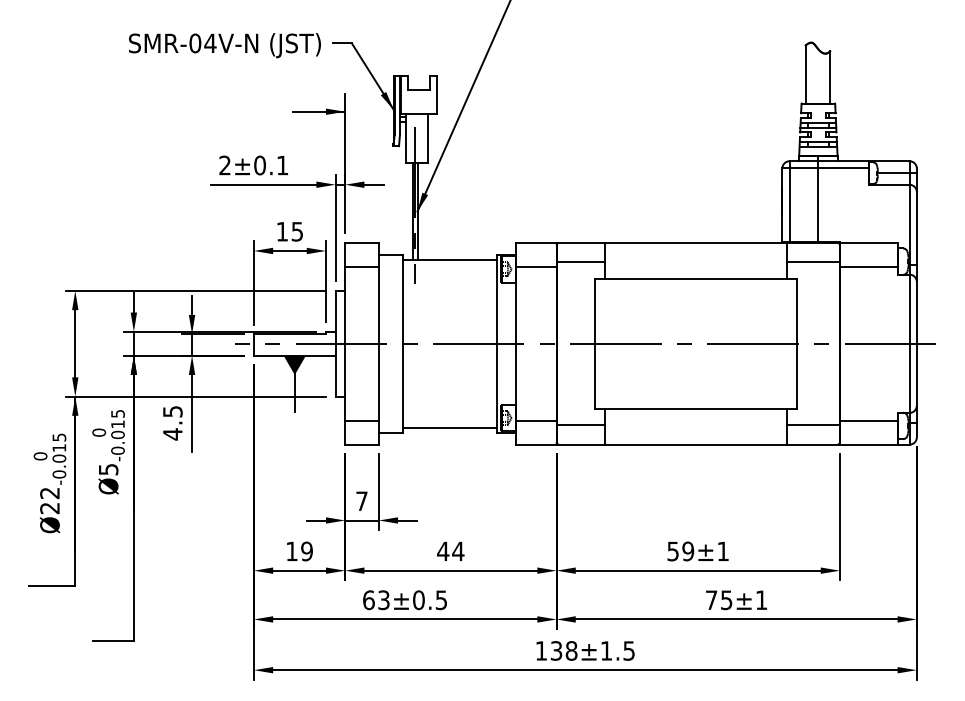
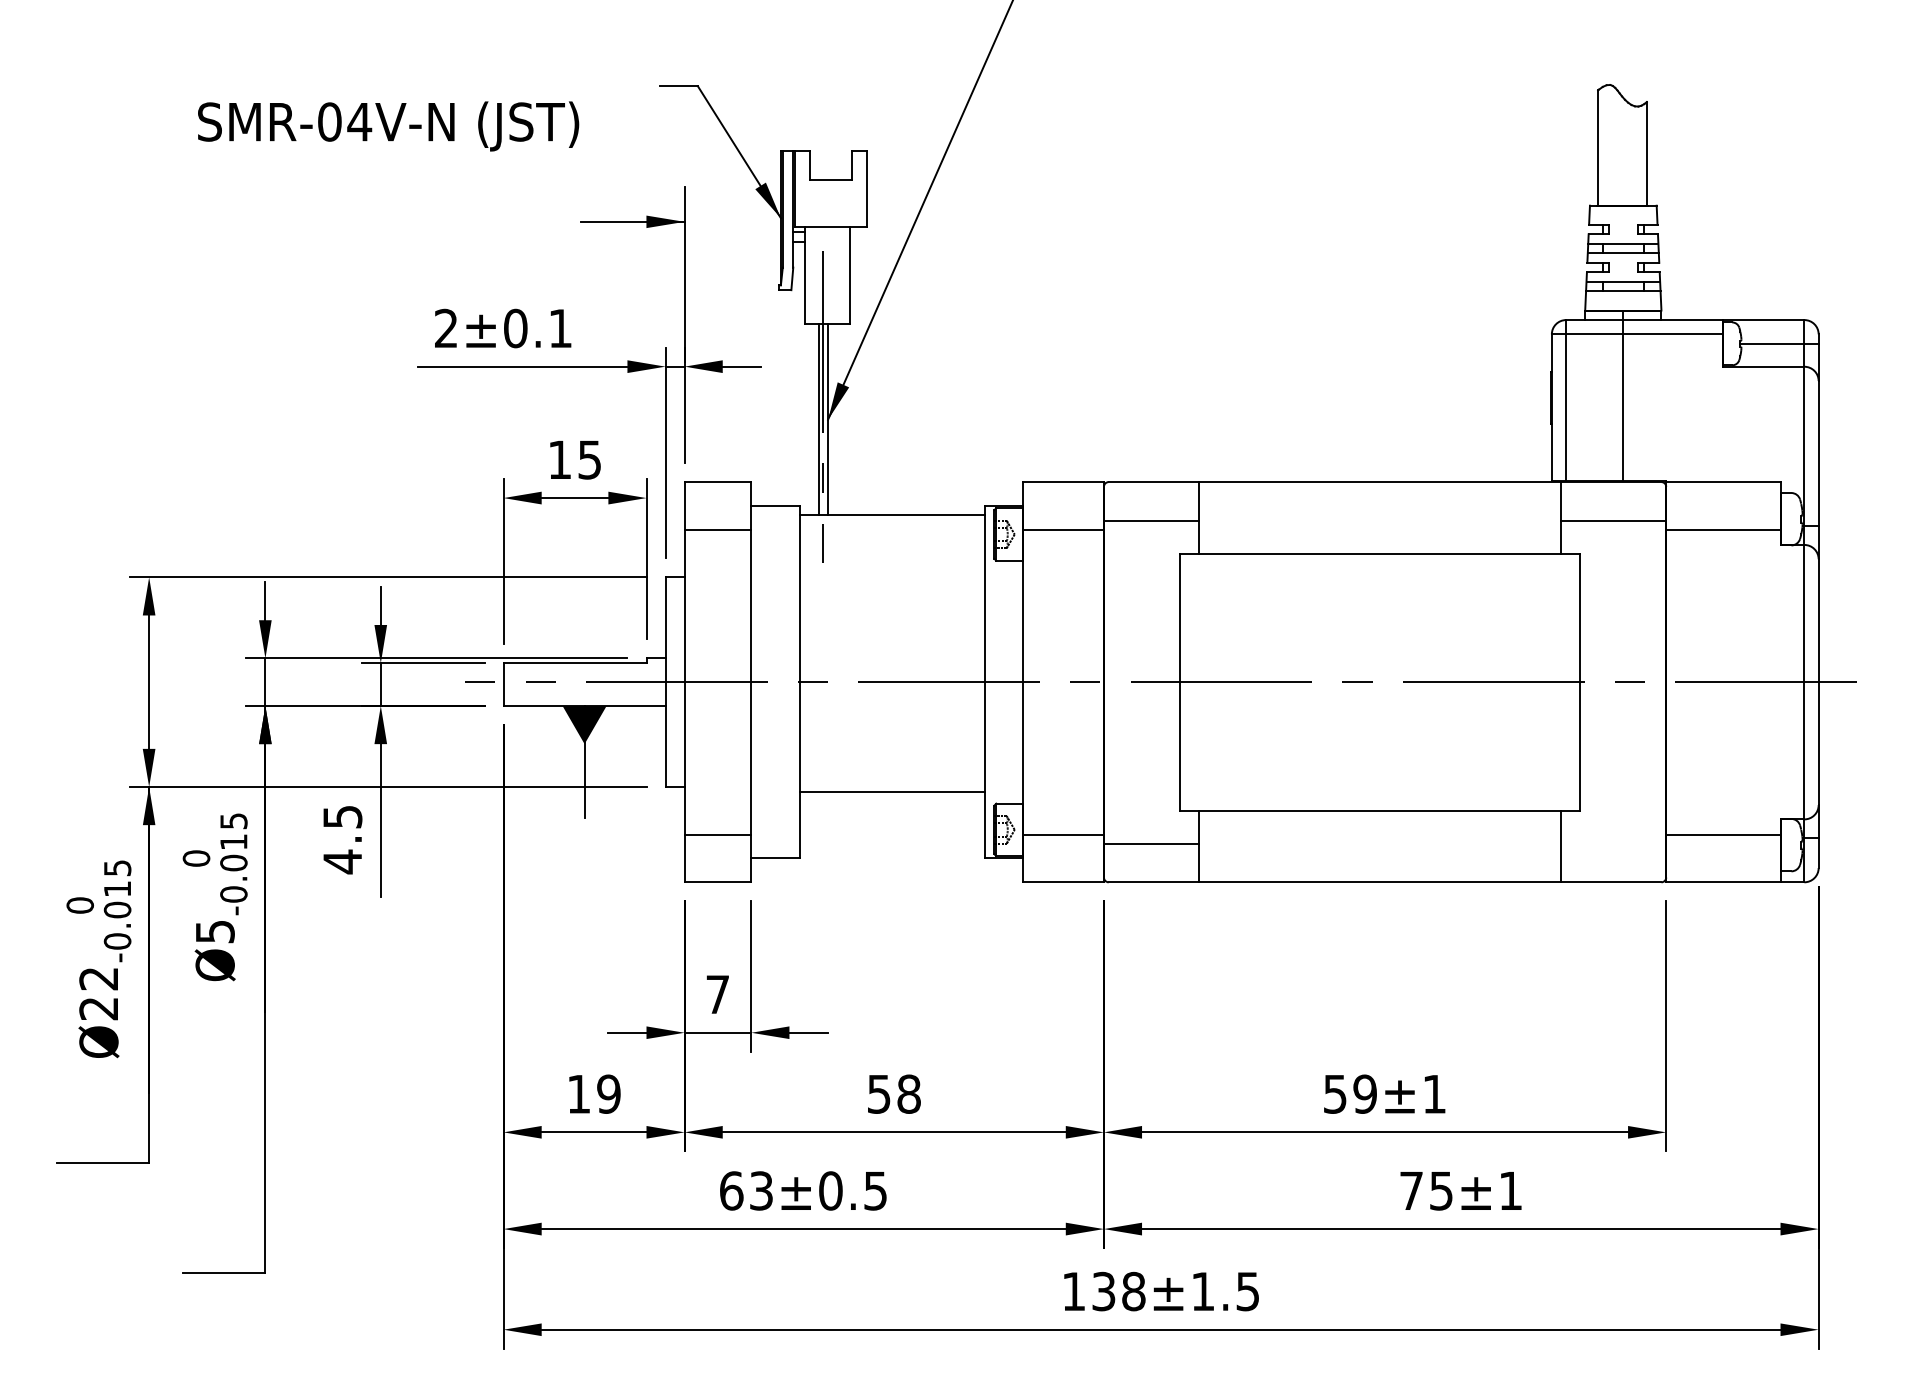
text: (224, 45) -> (387, 126), moved
line: (813, 425) -> (1613, 844), removed
line: (449, 428) -> (891, 792), moved
text: (450, 551) -> (893, 1094), 44 -> 58

